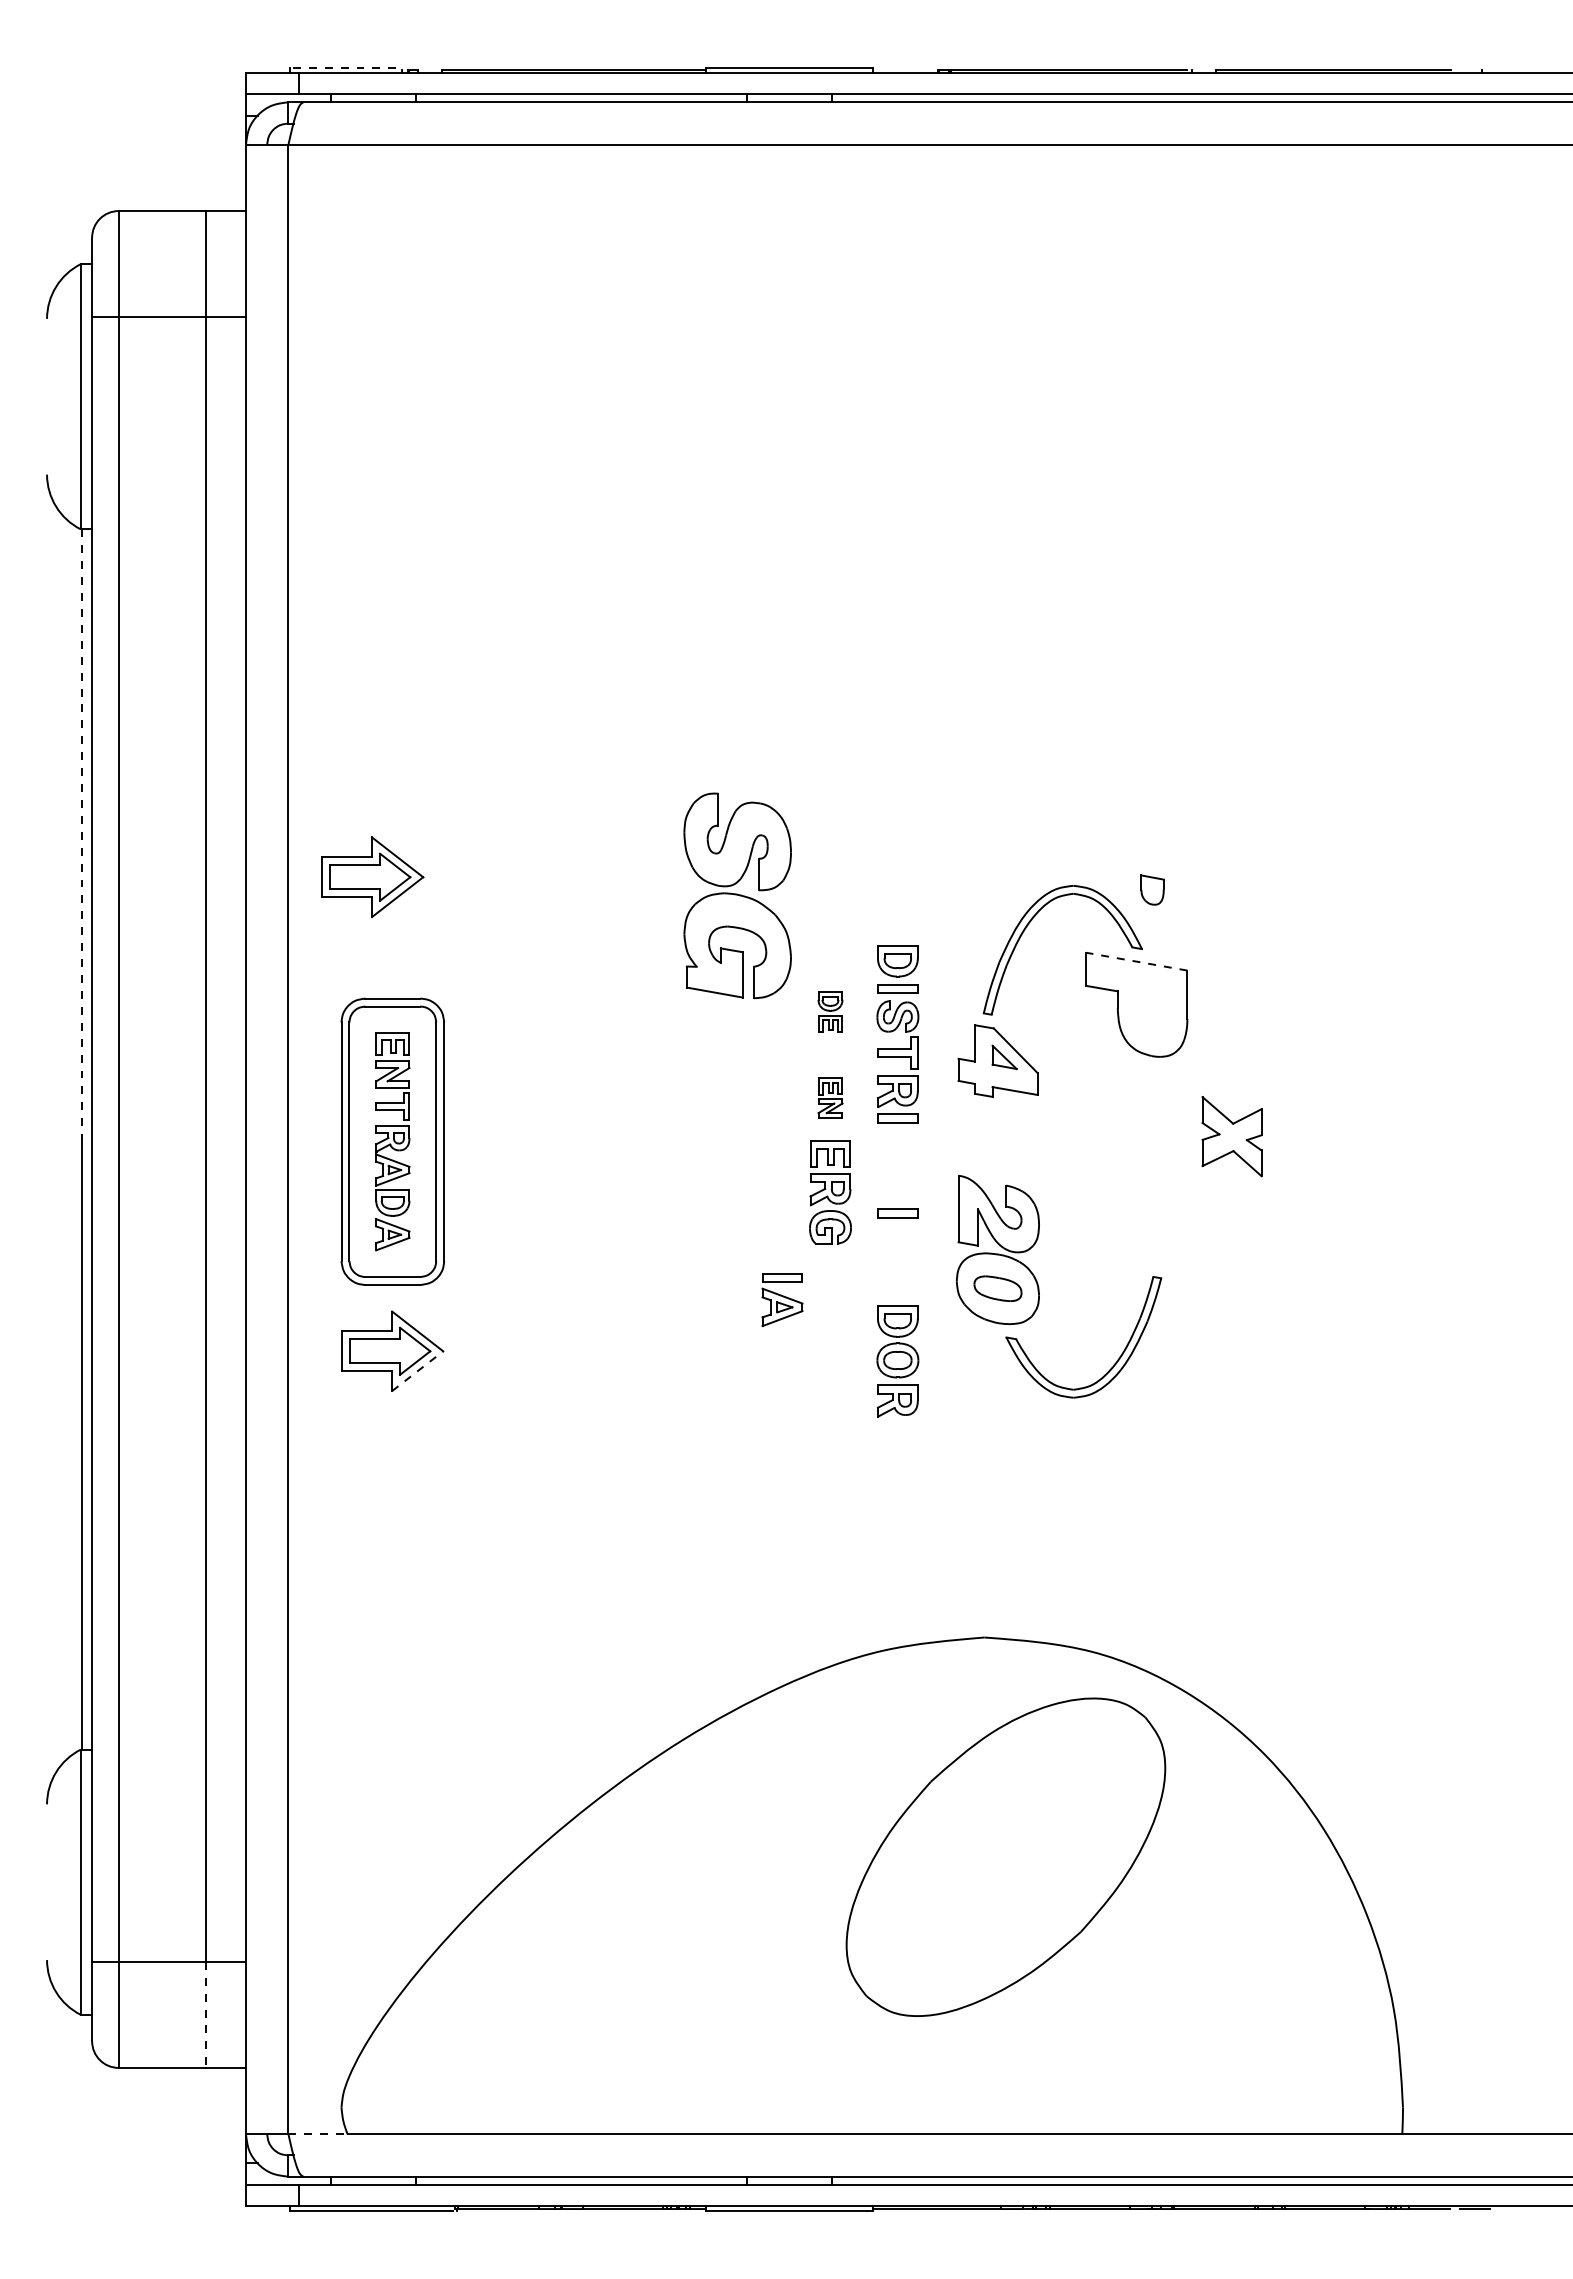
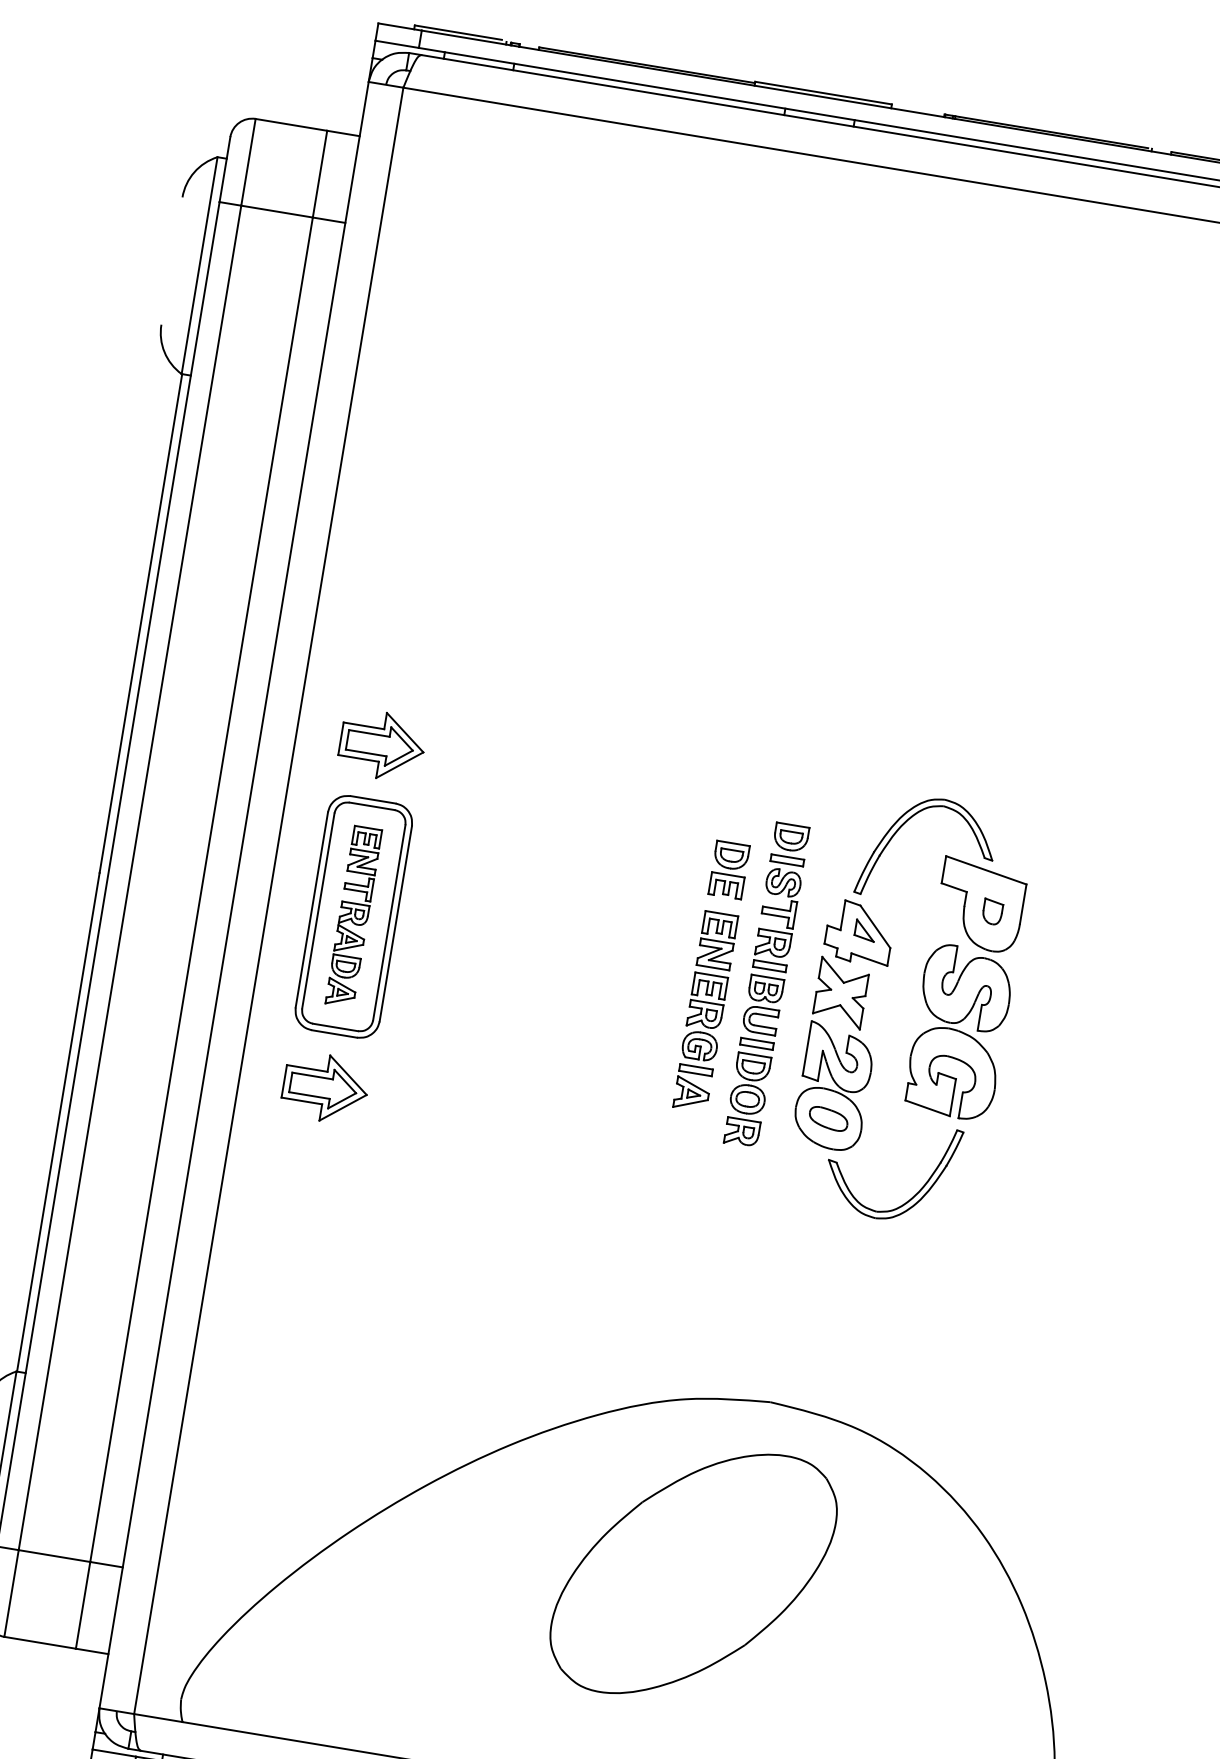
line: (342, 68) -> (457, 32), dashed -> solid
line: (81, 834) -> (140, 623), dashed -> solid
part: (372, 876) -> (382, 744), moved
part: (1152, 889) -> (992, 911), moved
part: (737, 895) -> (959, 1032), moved
line: (1136, 961) -> (986, 870), dashed -> solid
part: (830, 1011) -> (729, 869), size x1.67
part: (830, 1097) -> (717, 939), size x1.67
part: (1231, 1136) -> (840, 993), moved
part: (897, 1165) -> (763, 1004), added
part: (782, 1300) -> (692, 1088), moved
part: (897, 1361) -> (747, 1100), moved
line: (418, 1370) -> (343, 1107), dashed -> solid
part: (1005, 1856) -> (693, 1573), moved
line: (206, 2015) -> (83, 1605), dashed -> solid
line: (318, 2134) -> (158, 1718), dashed -> solid

